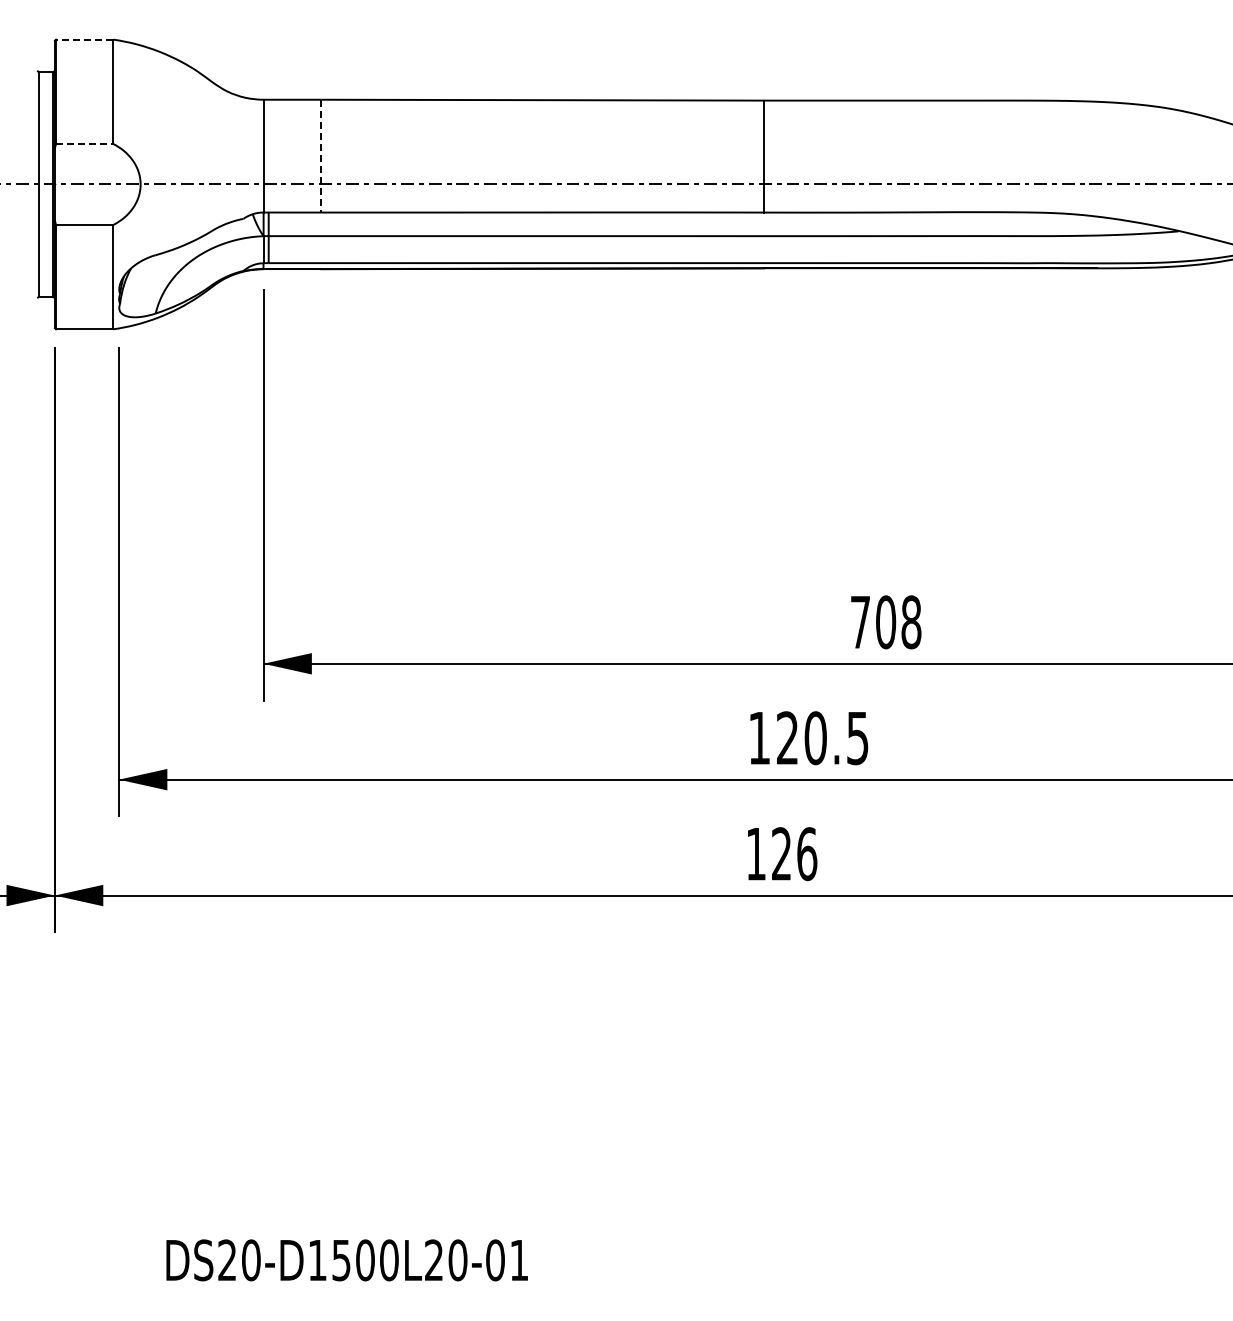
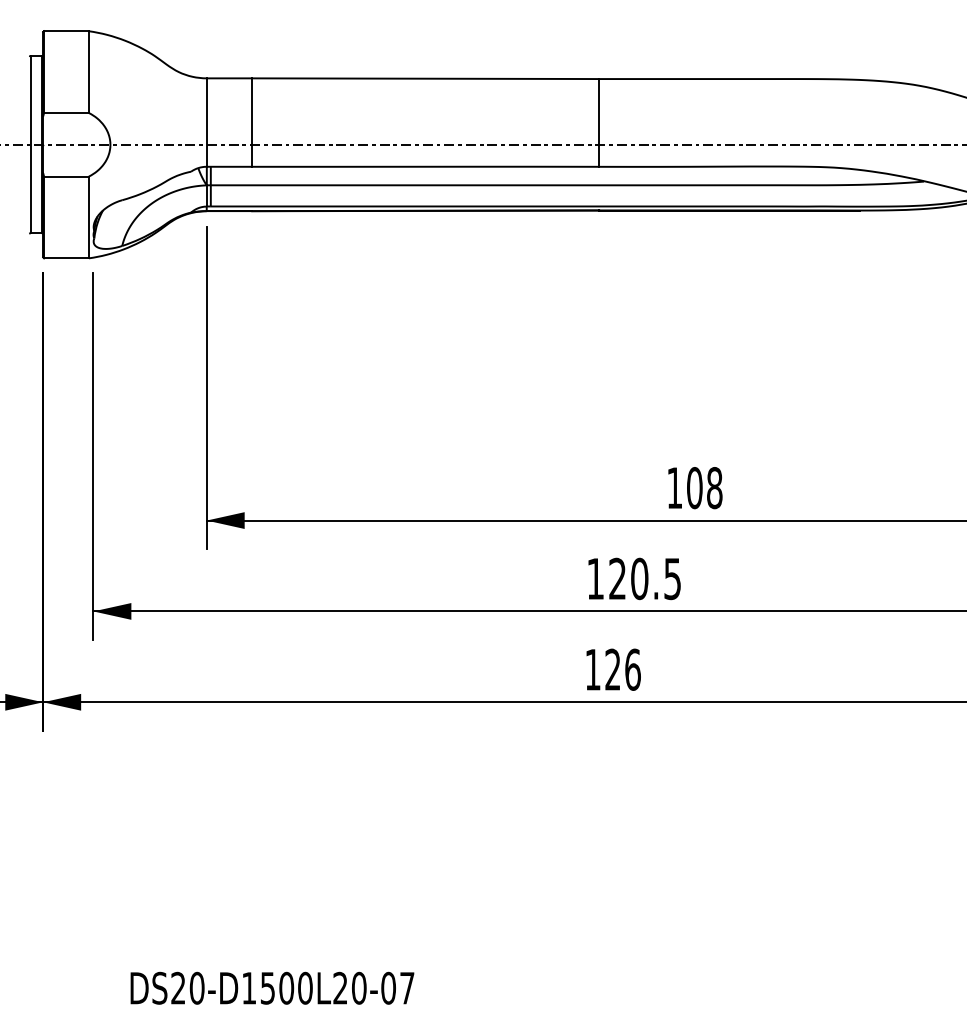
line: (84, 39) -> (66, 31), dashed -> solid
line: (84, 143) -> (66, 112), dashed -> solid
line: (321, 156) -> (252, 122), dashed -> solid
text: (860, 622) -> (674, 488), 708 -> 108
text: (519, 1260) -> (407, 988), DS20-D1500L20-01 -> DS20-D1500L20-07

